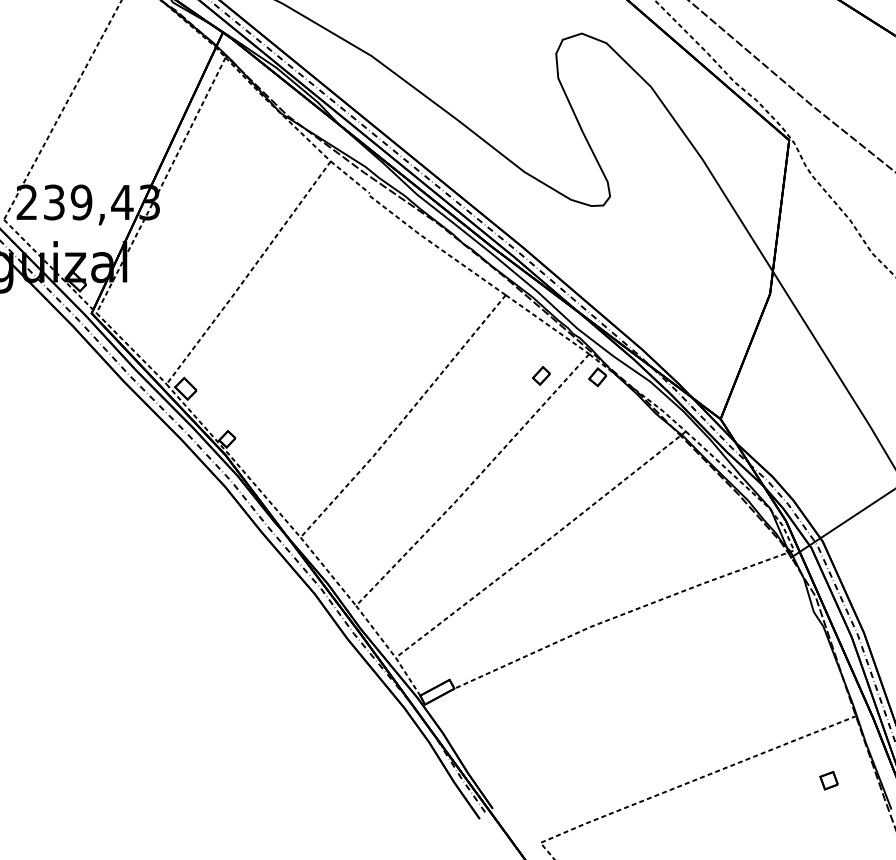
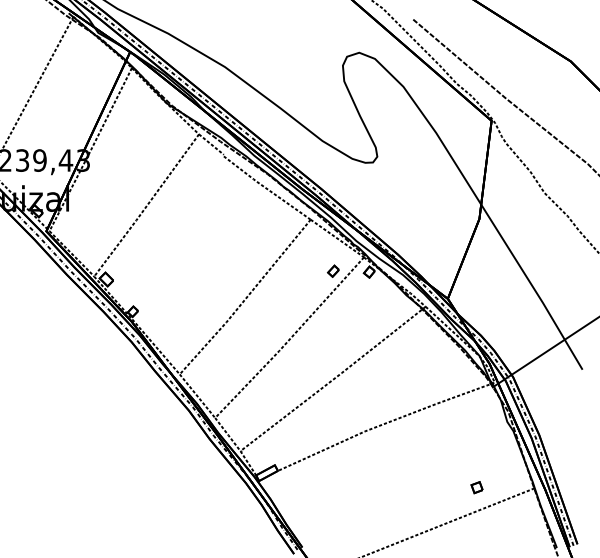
part: (828, 780) -> (476, 487), moved

